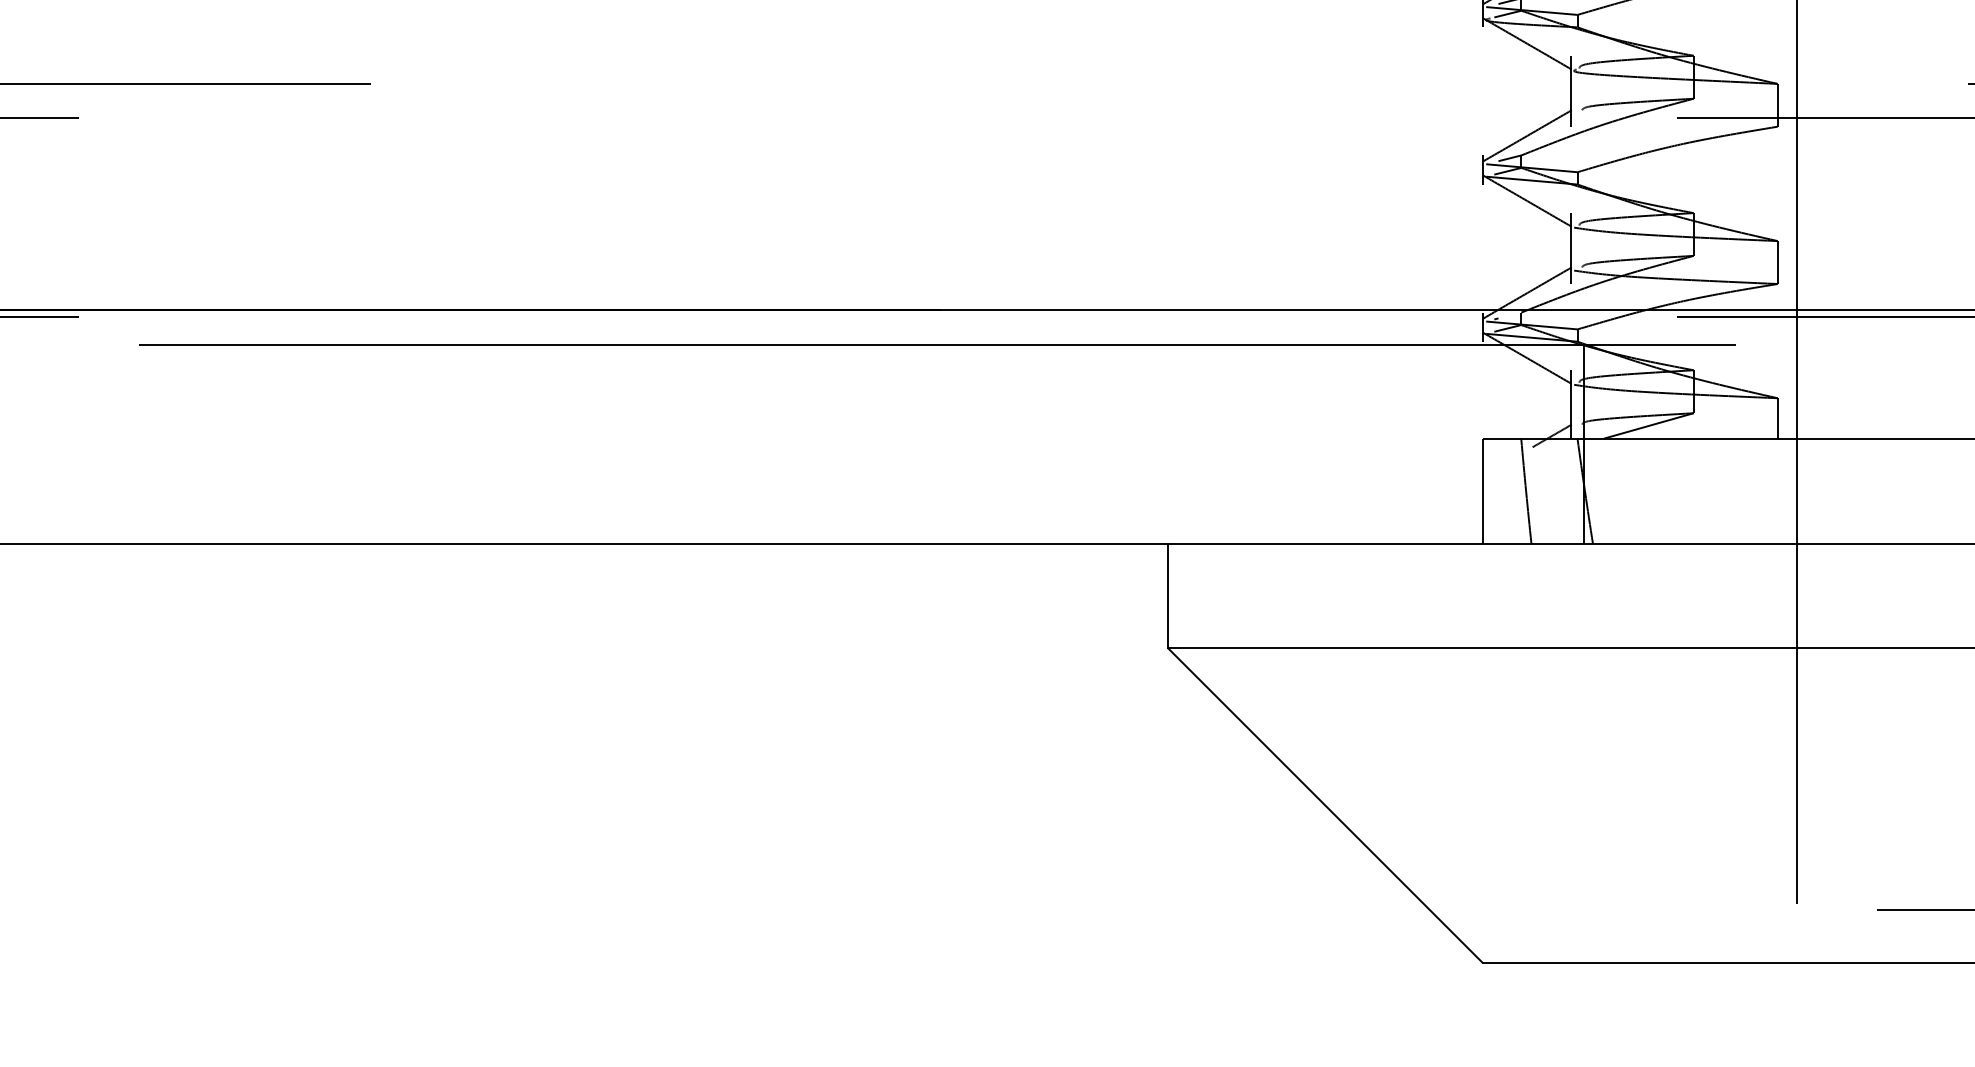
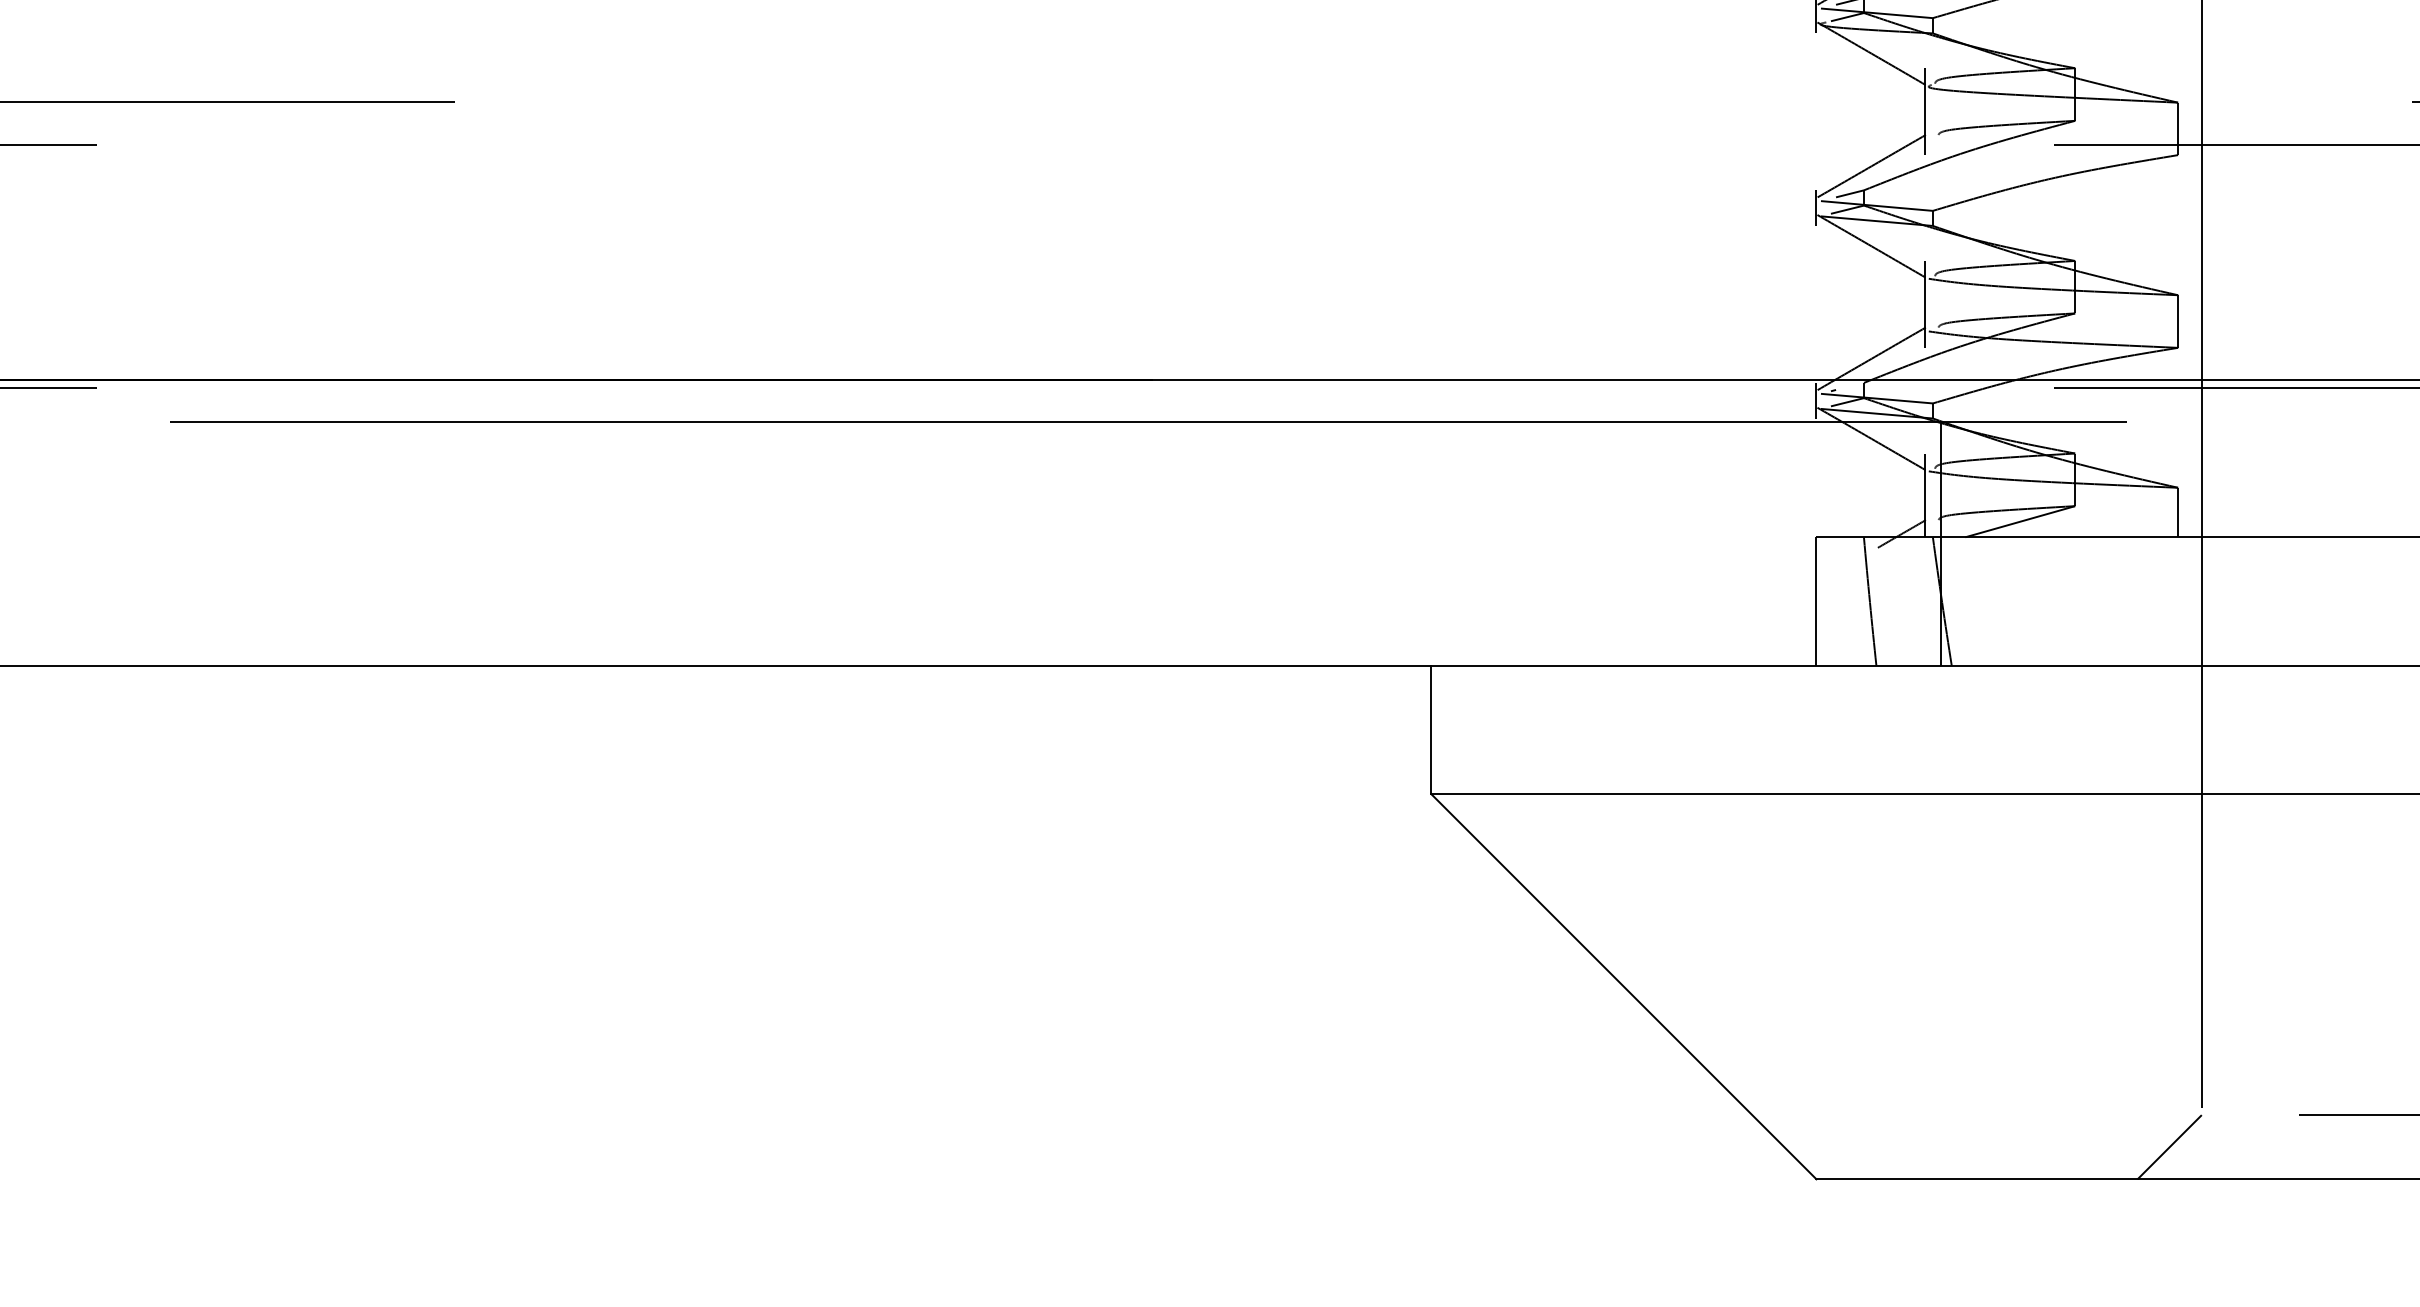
line: (1770, 936) -> (2169, 1147), added

